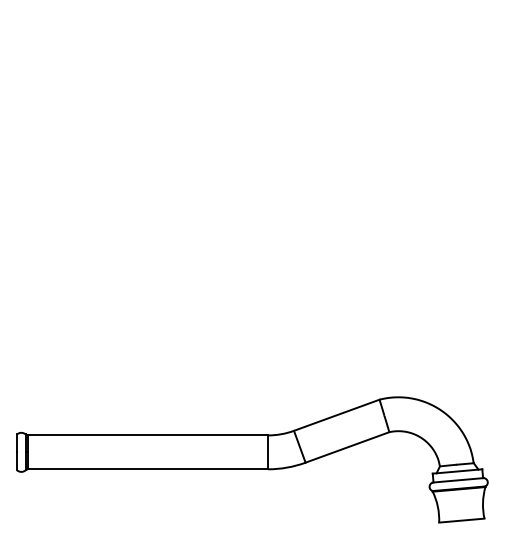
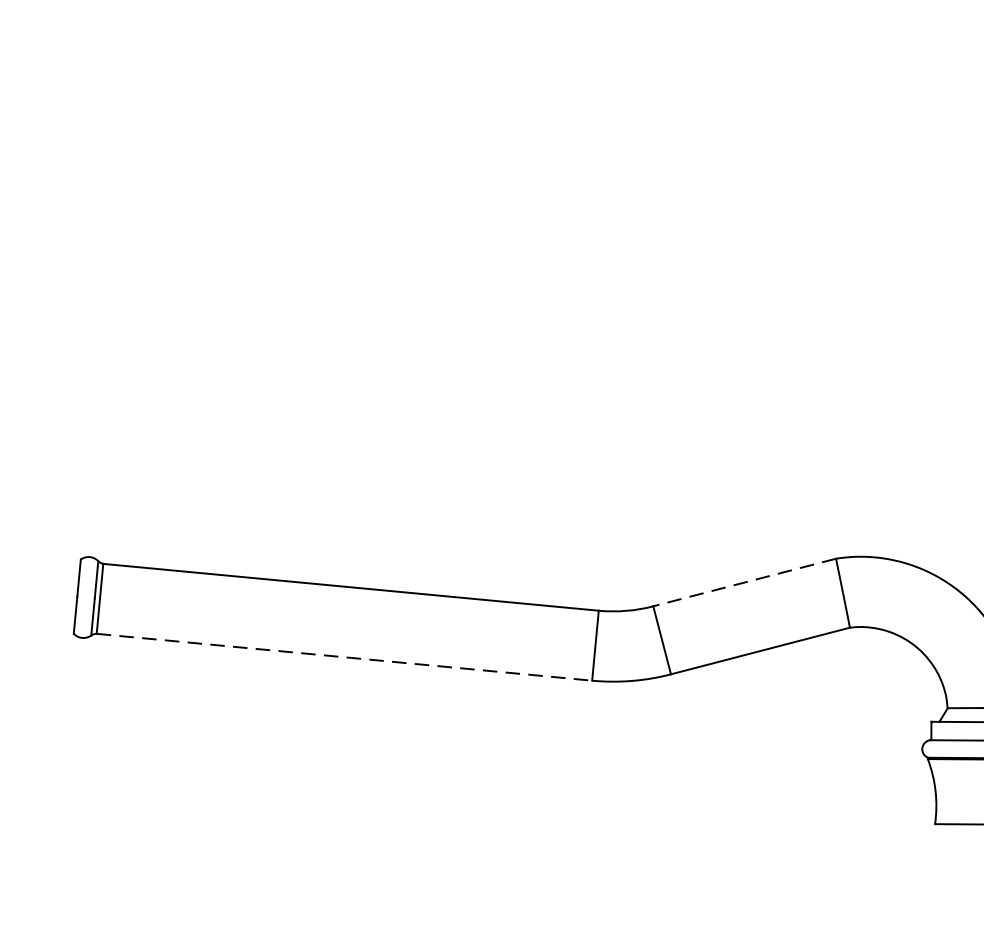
line: (336, 415) -> (744, 582), solid -> dashed
line: (148, 469) -> (345, 657), solid -> dashed

